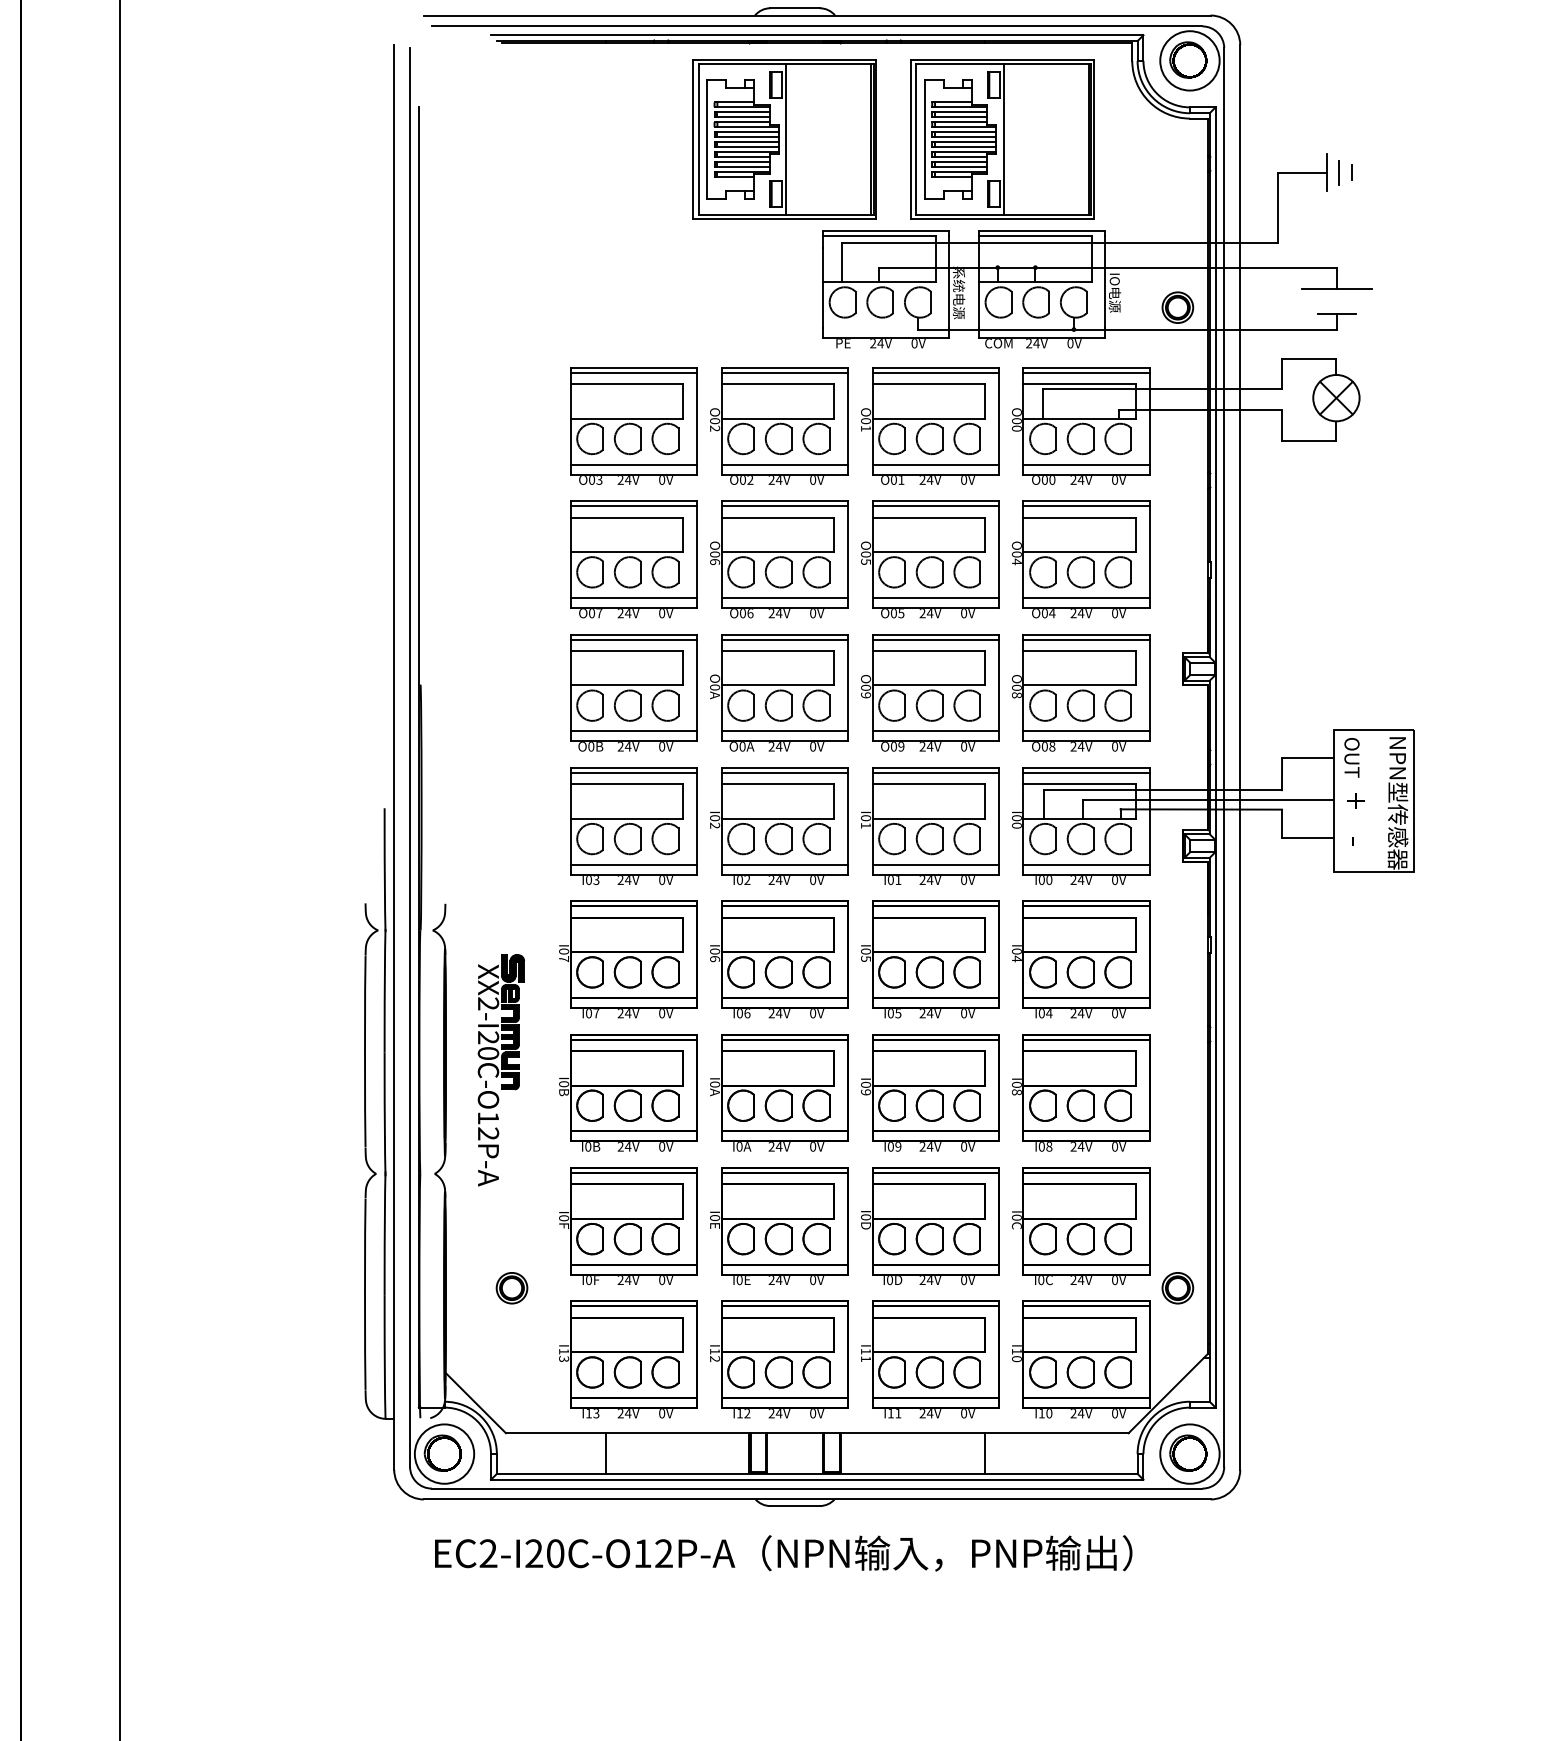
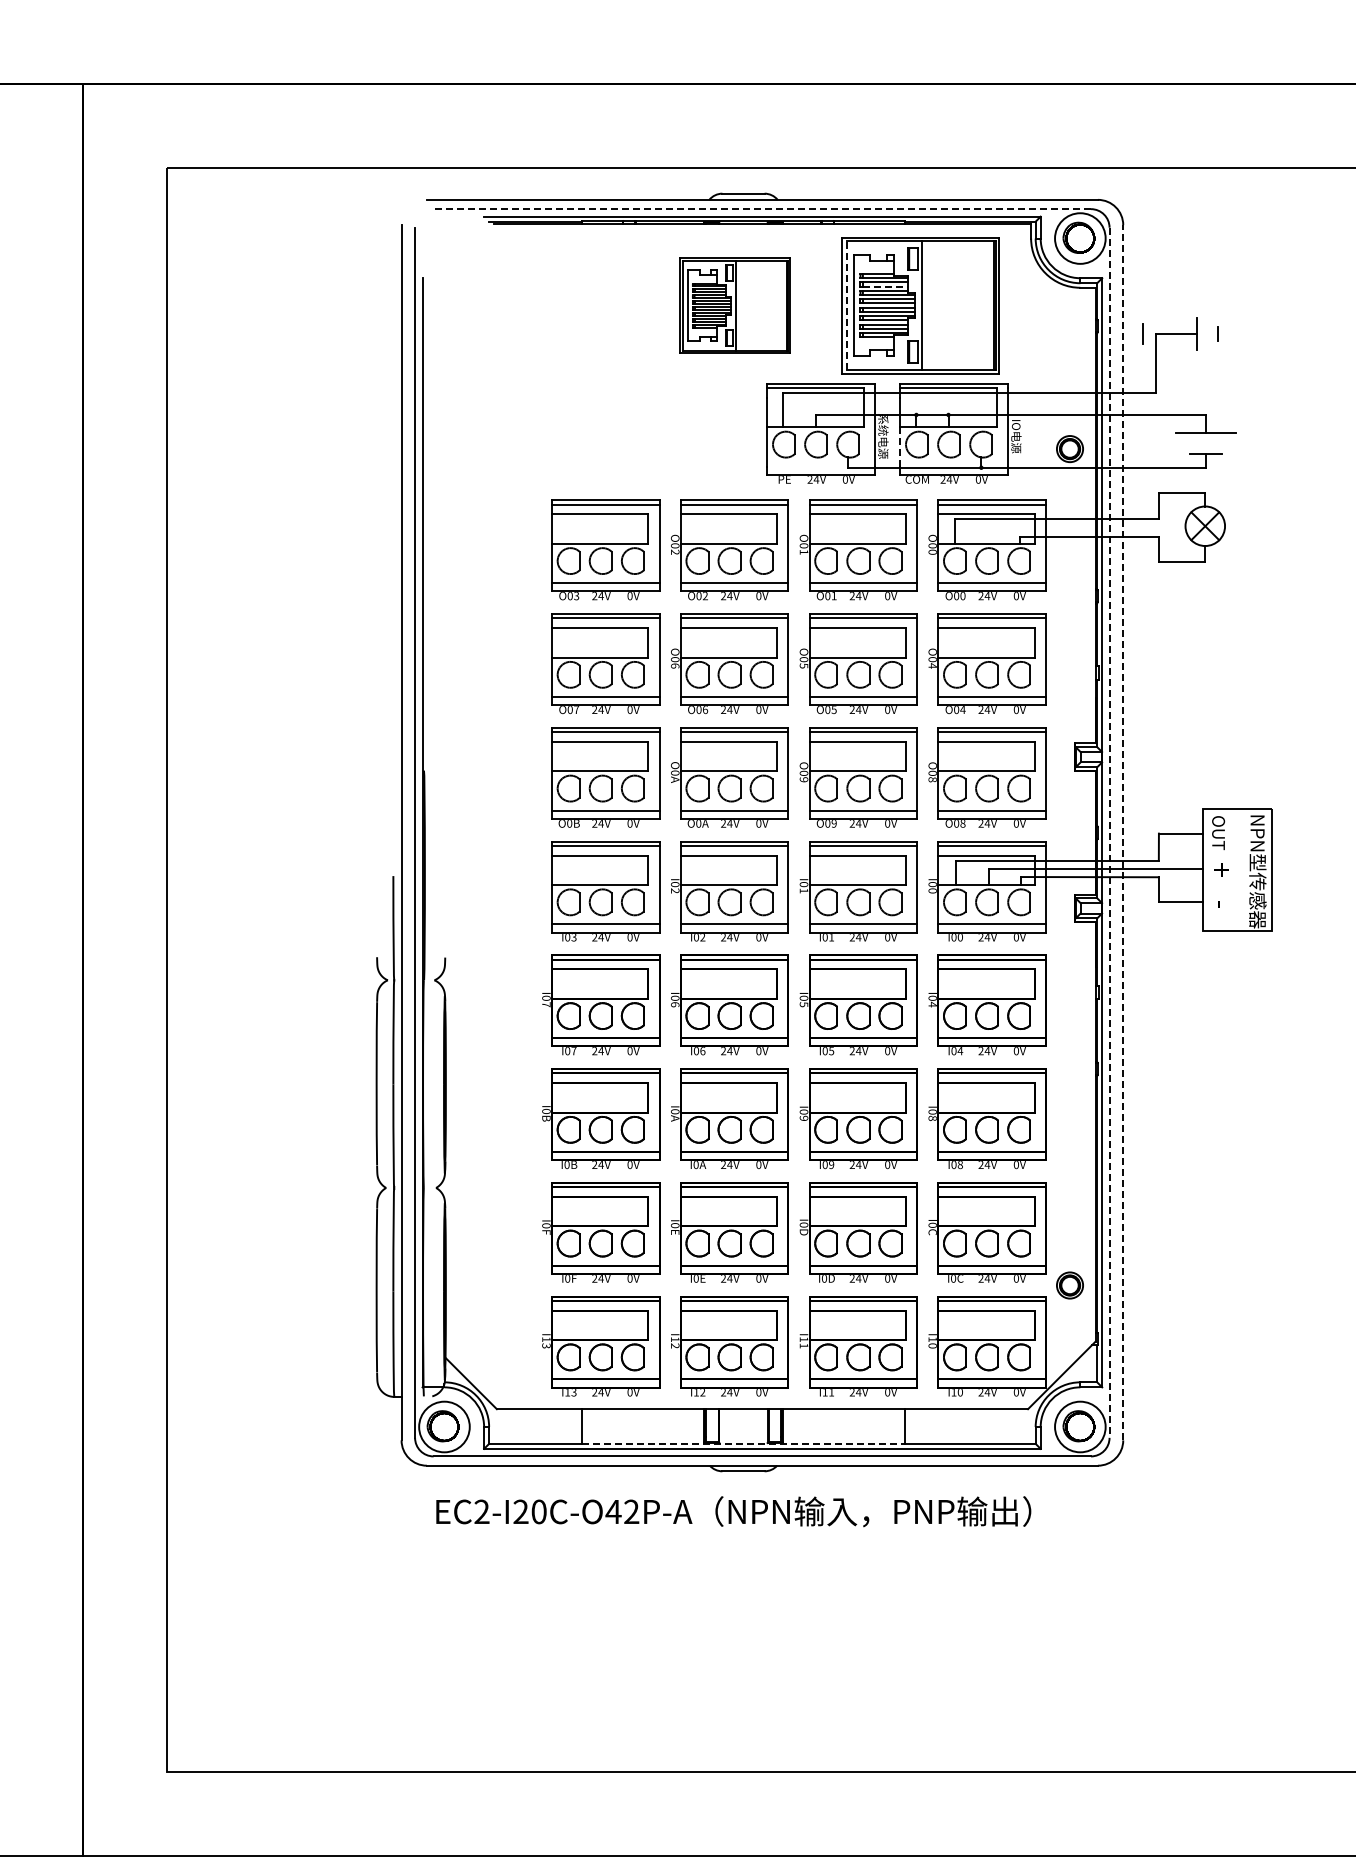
line: (817, 26) -> (762, 209), solid -> dashed
line: (961, 117) -> (885, 286), solid -> dashed
part: (784, 139) -> (734, 305), size x0.7
line: (915, 139) -> (846, 305), solid -> dashed
line: (1339, 172) -> (1142, 333), moved
line: (979, 304) -> (900, 446), solid -> dashed
line: (1240, 757) -> (1123, 832), solid -> dashed
line: (1224, 758) -> (1109, 833), solid -> dashed
part: (500, 1070) -> (492, 1099), removed
part: (511, 1288) -> (501, 1285), removed
line: (796, 1474) -> (744, 1444), solid -> dashed
text: (642, 1553) -> (613, 1511), EC2-I20C-O12P-A -> EC2-I20C-O42P-A

